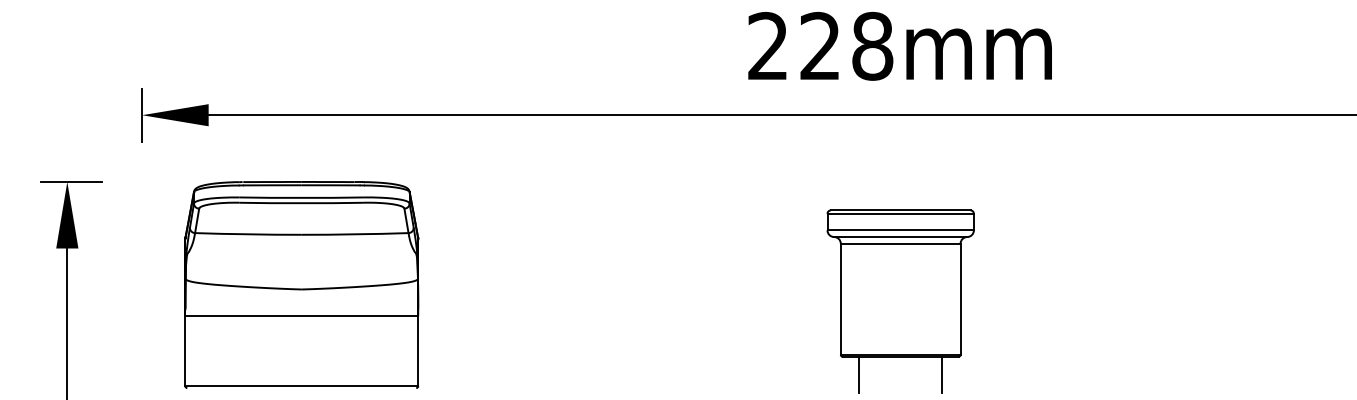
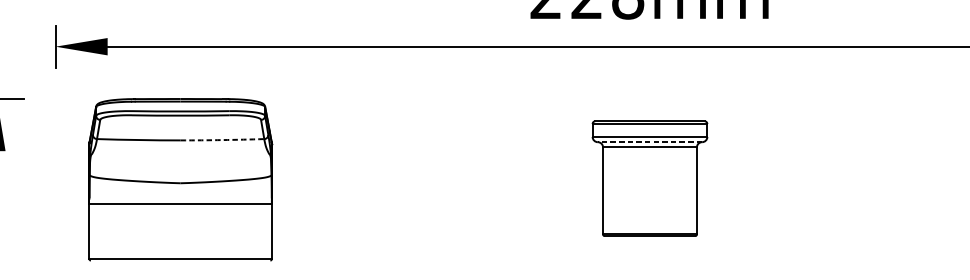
arc: (355, 234) -> (222, 140), solid -> dashed
line: (900, 237) -> (649, 142), solid -> dashed
line: (859, 374) -> (617, 249), removed
line: (941, 374) -> (681, 249), removed

